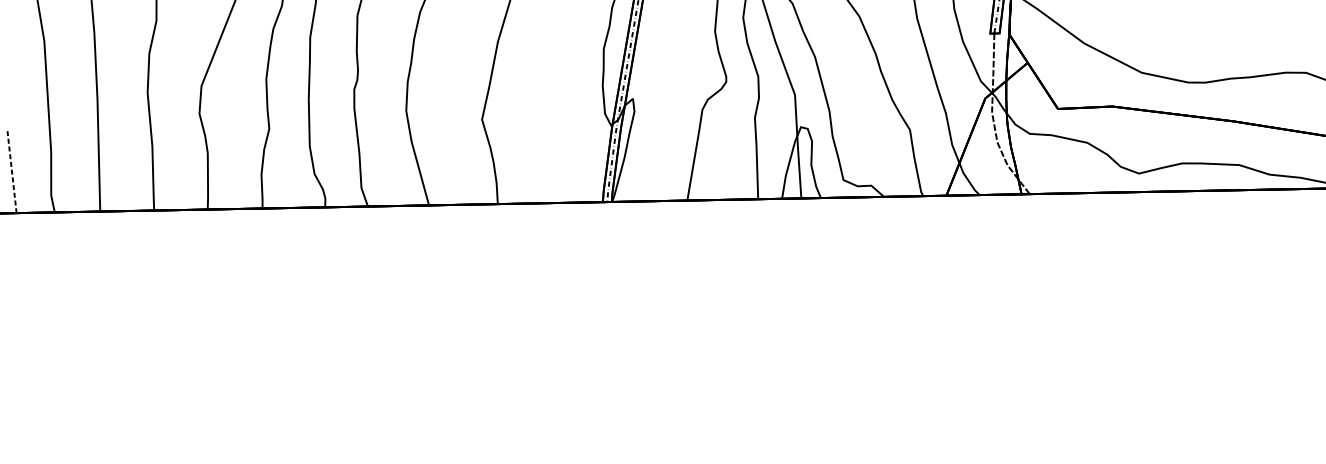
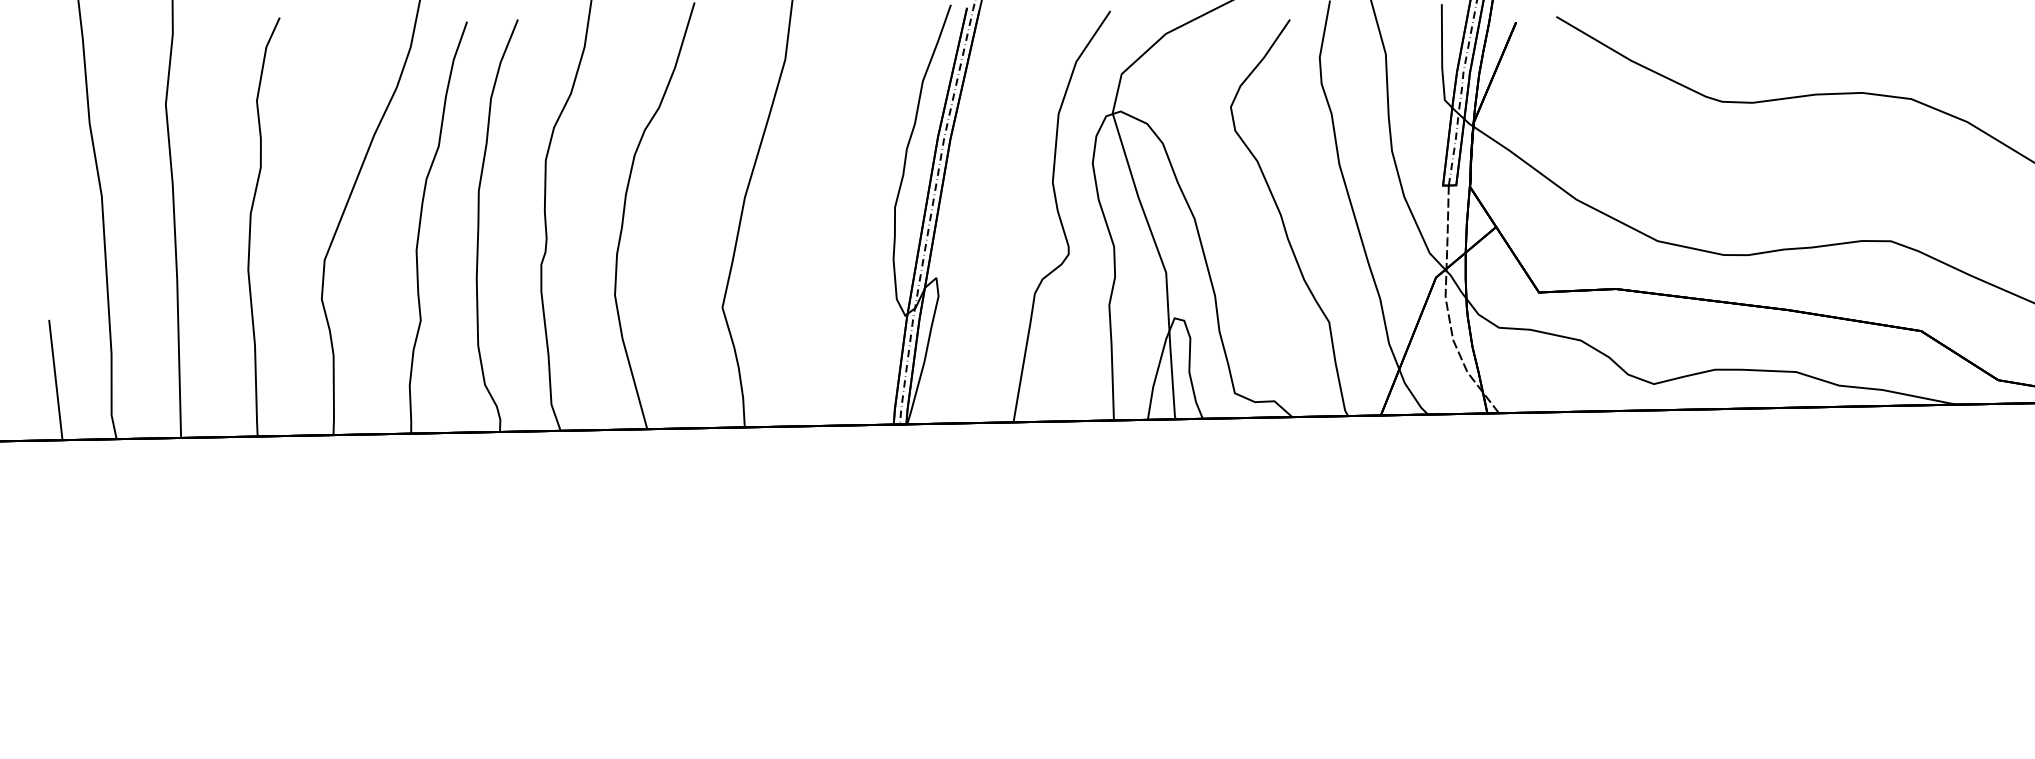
line: (11, 171) -> (55, 380), dashed -> solid

